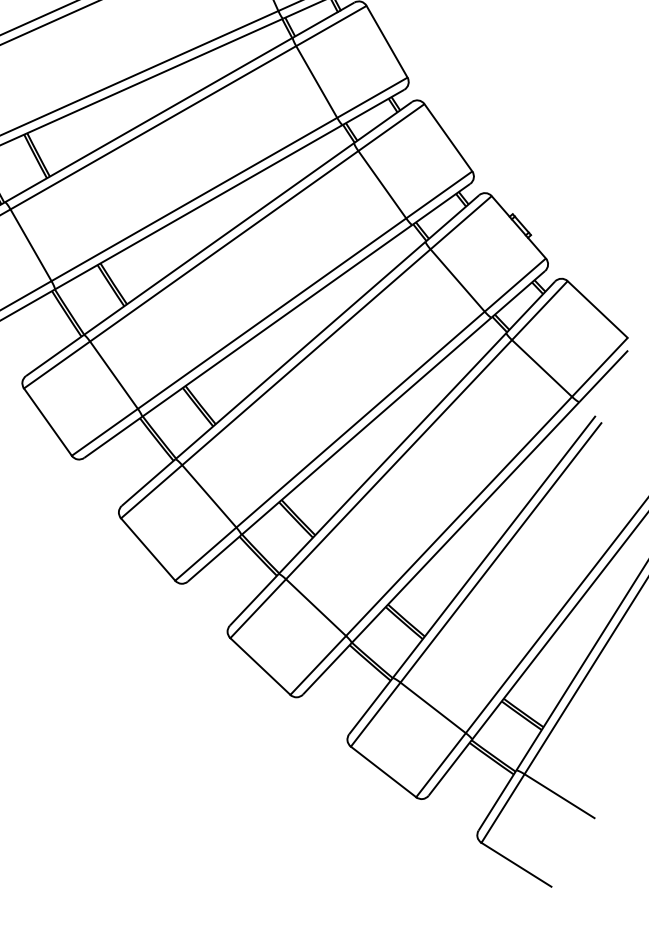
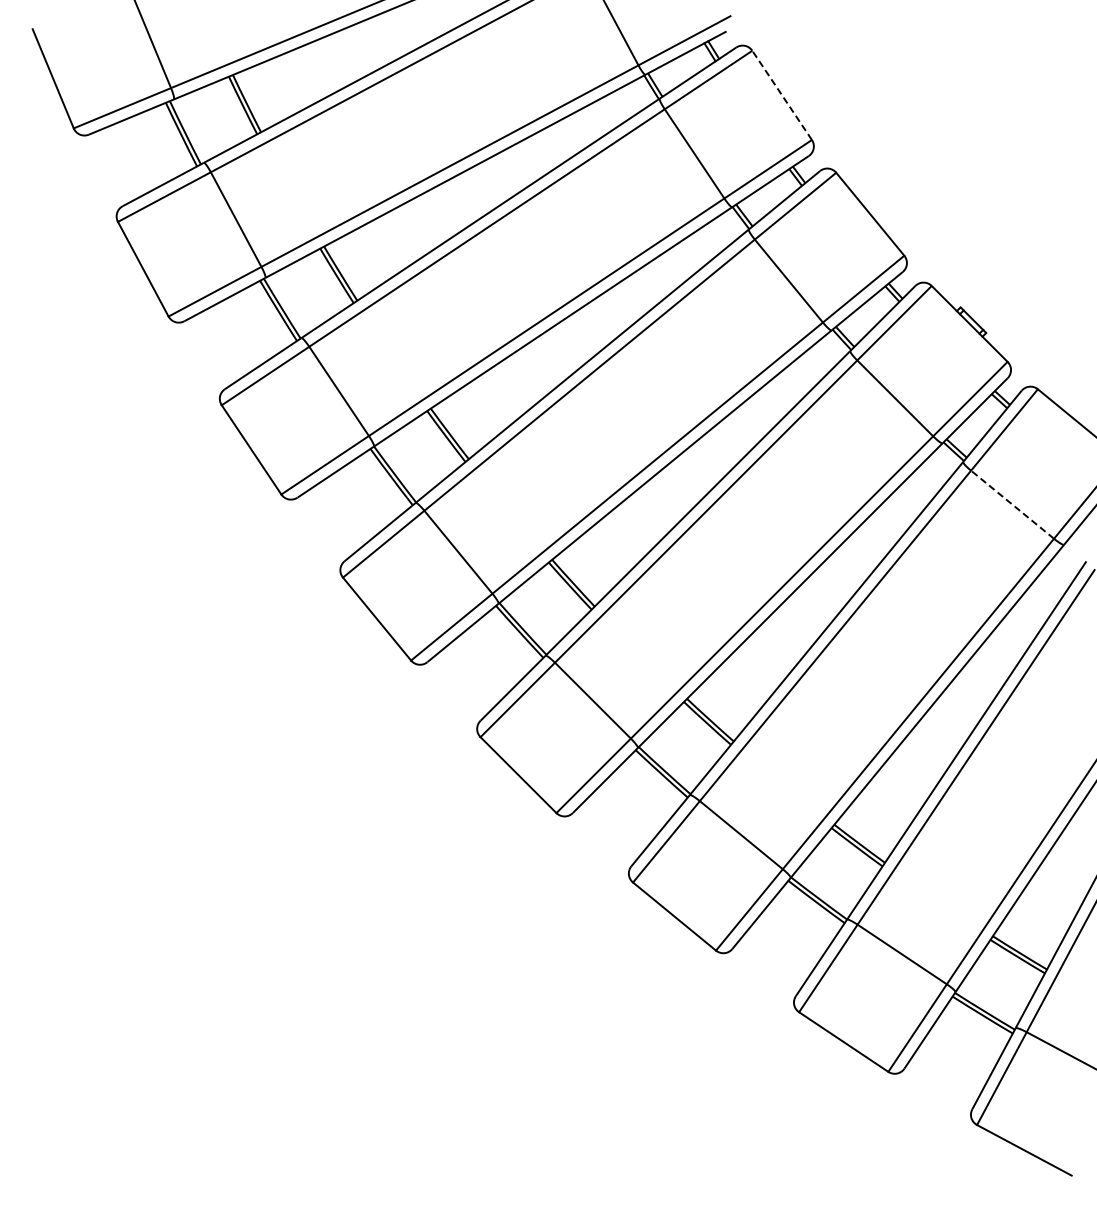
line: (387, 41) -> (782, 95), solid -> dashed
line: (542, 368) -> (1012, 504), solid -> dashed

